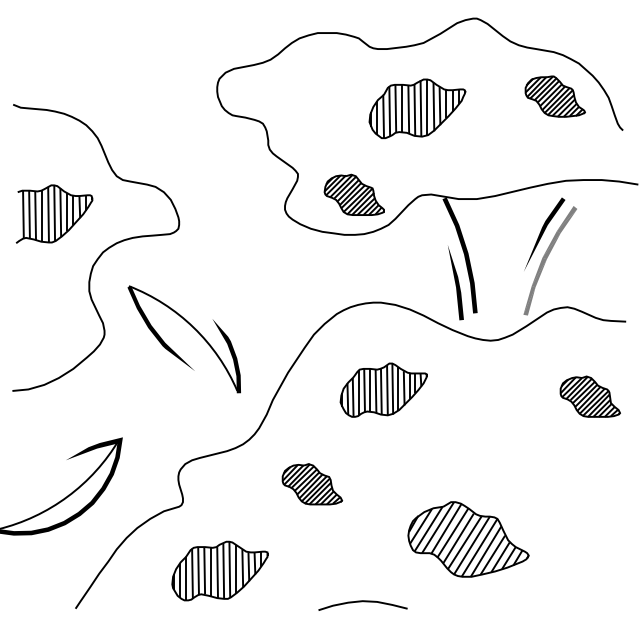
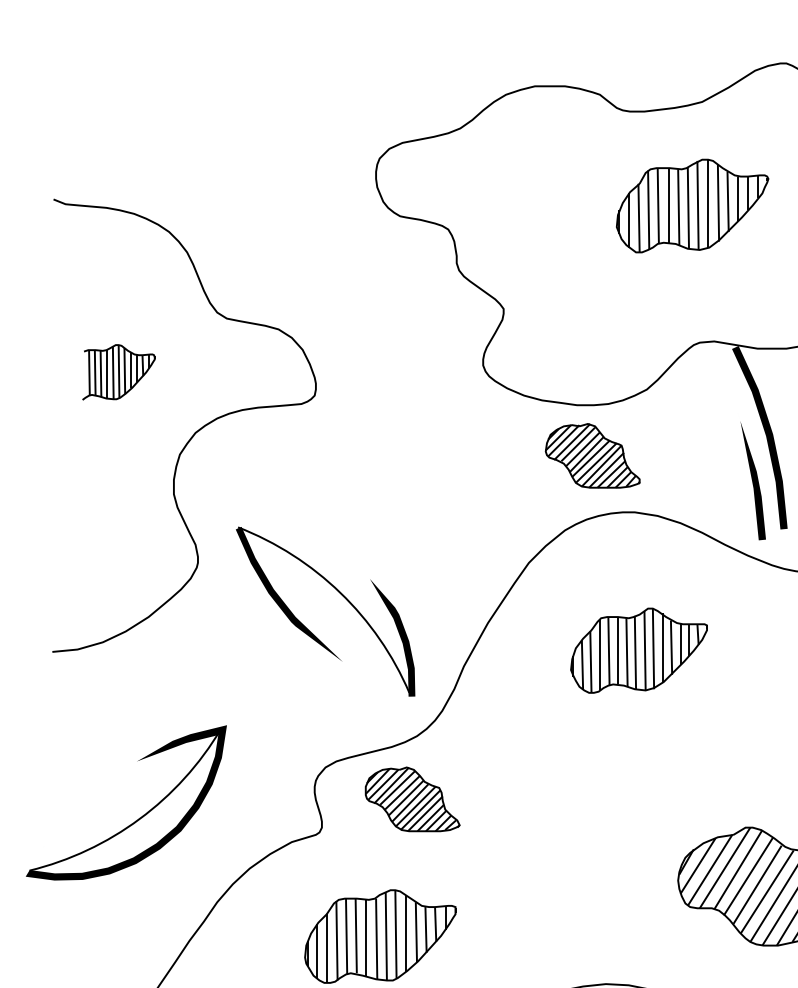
part: (353, 194) -> (591, 455), moved
part: (54, 213) -> (118, 371), size x0.6
part: (193, 328) -> (340, 594), moved
part: (312, 484) -> (412, 799), moved

